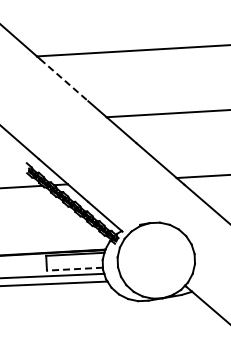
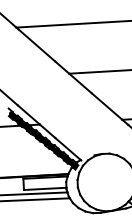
line: (64, 80) -> (37, 45), dashed -> solid
line: (74, 269) -> (44, 189), dashed -> solid

